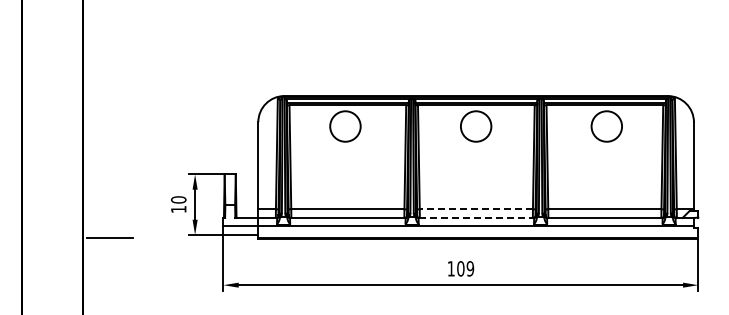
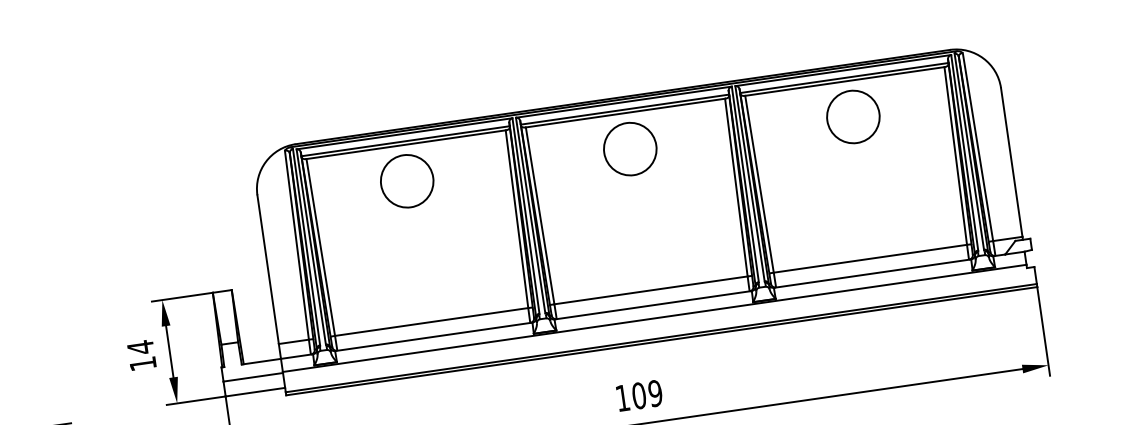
text: (178, 199) -> (140, 346), 10 -> 14
line: (476, 209) -> (651, 290), dashed -> solid
line: (476, 218) -> (653, 306), dashed -> solid

